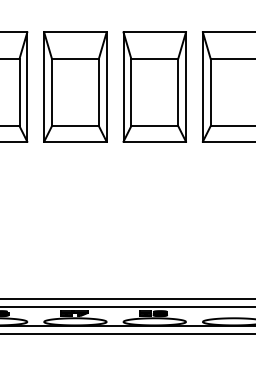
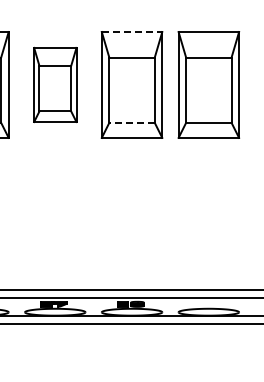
line: (155, 32) -> (132, 32), solid -> dashed
part: (75, 86) -> (55, 84), size x0.7
line: (155, 125) -> (132, 122), solid -> dashed

